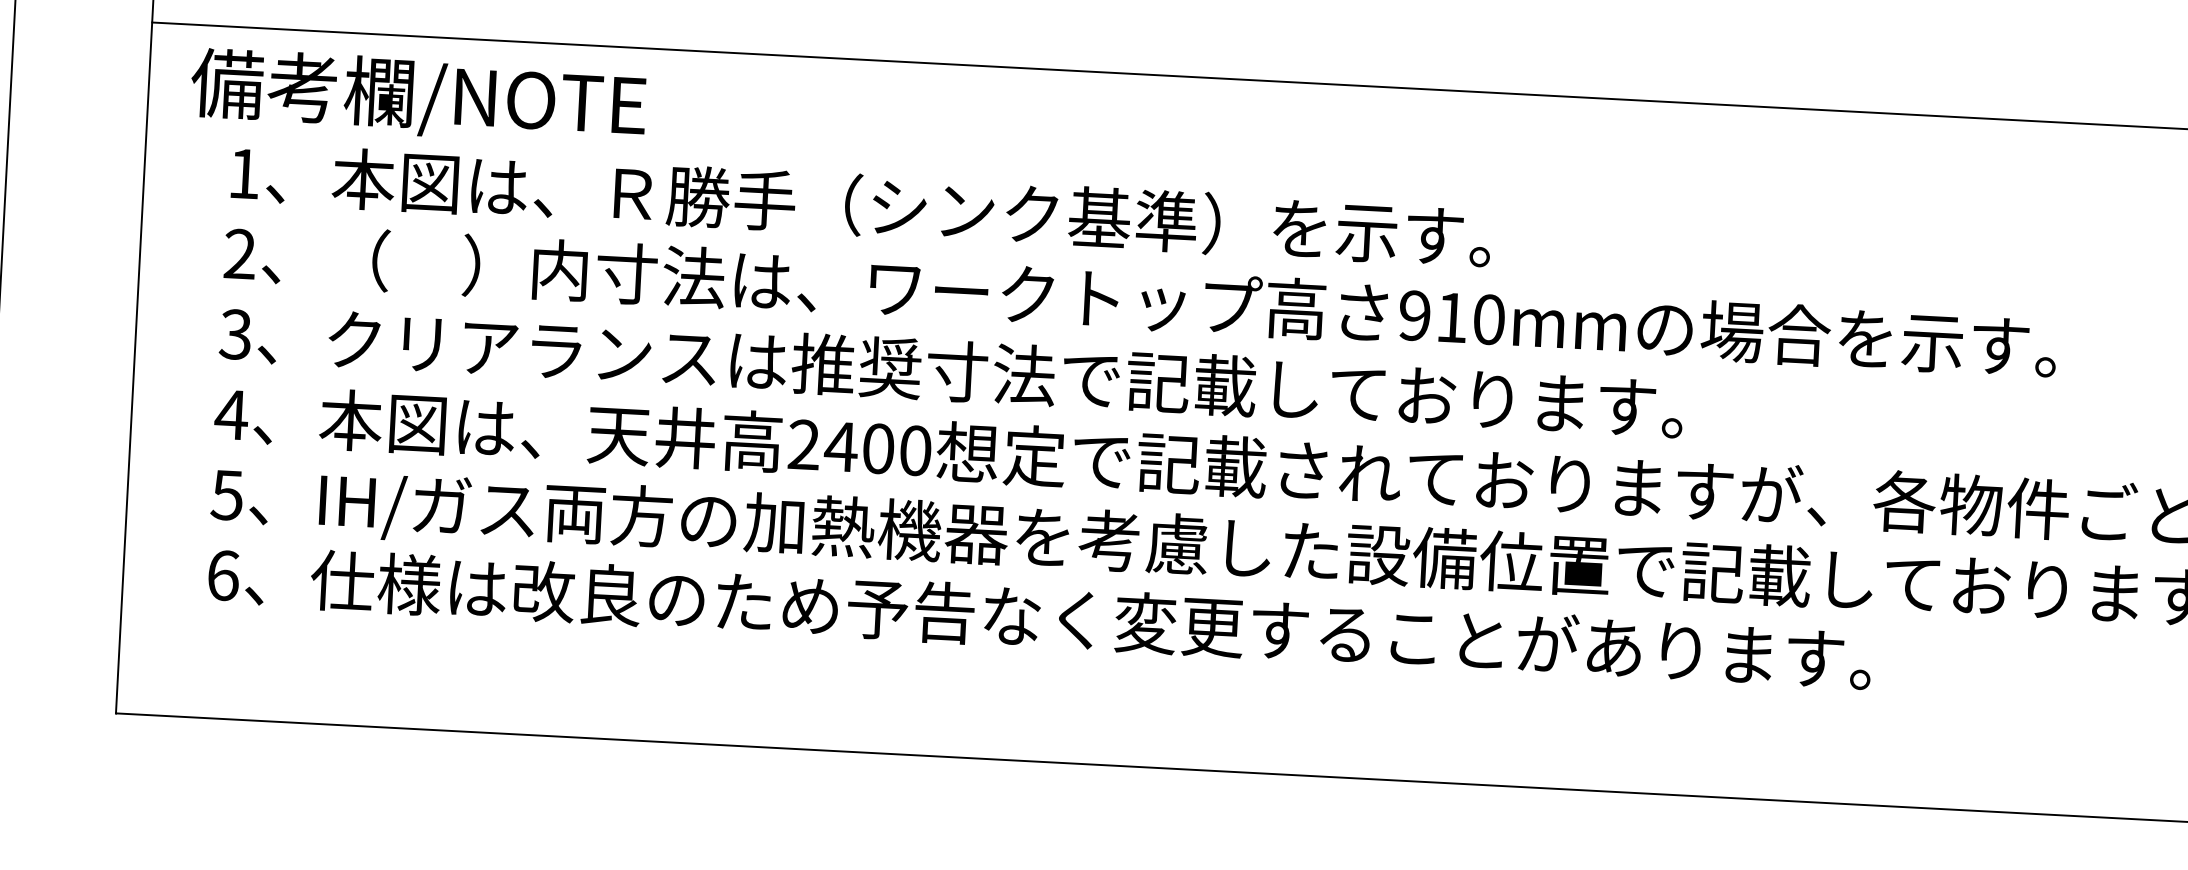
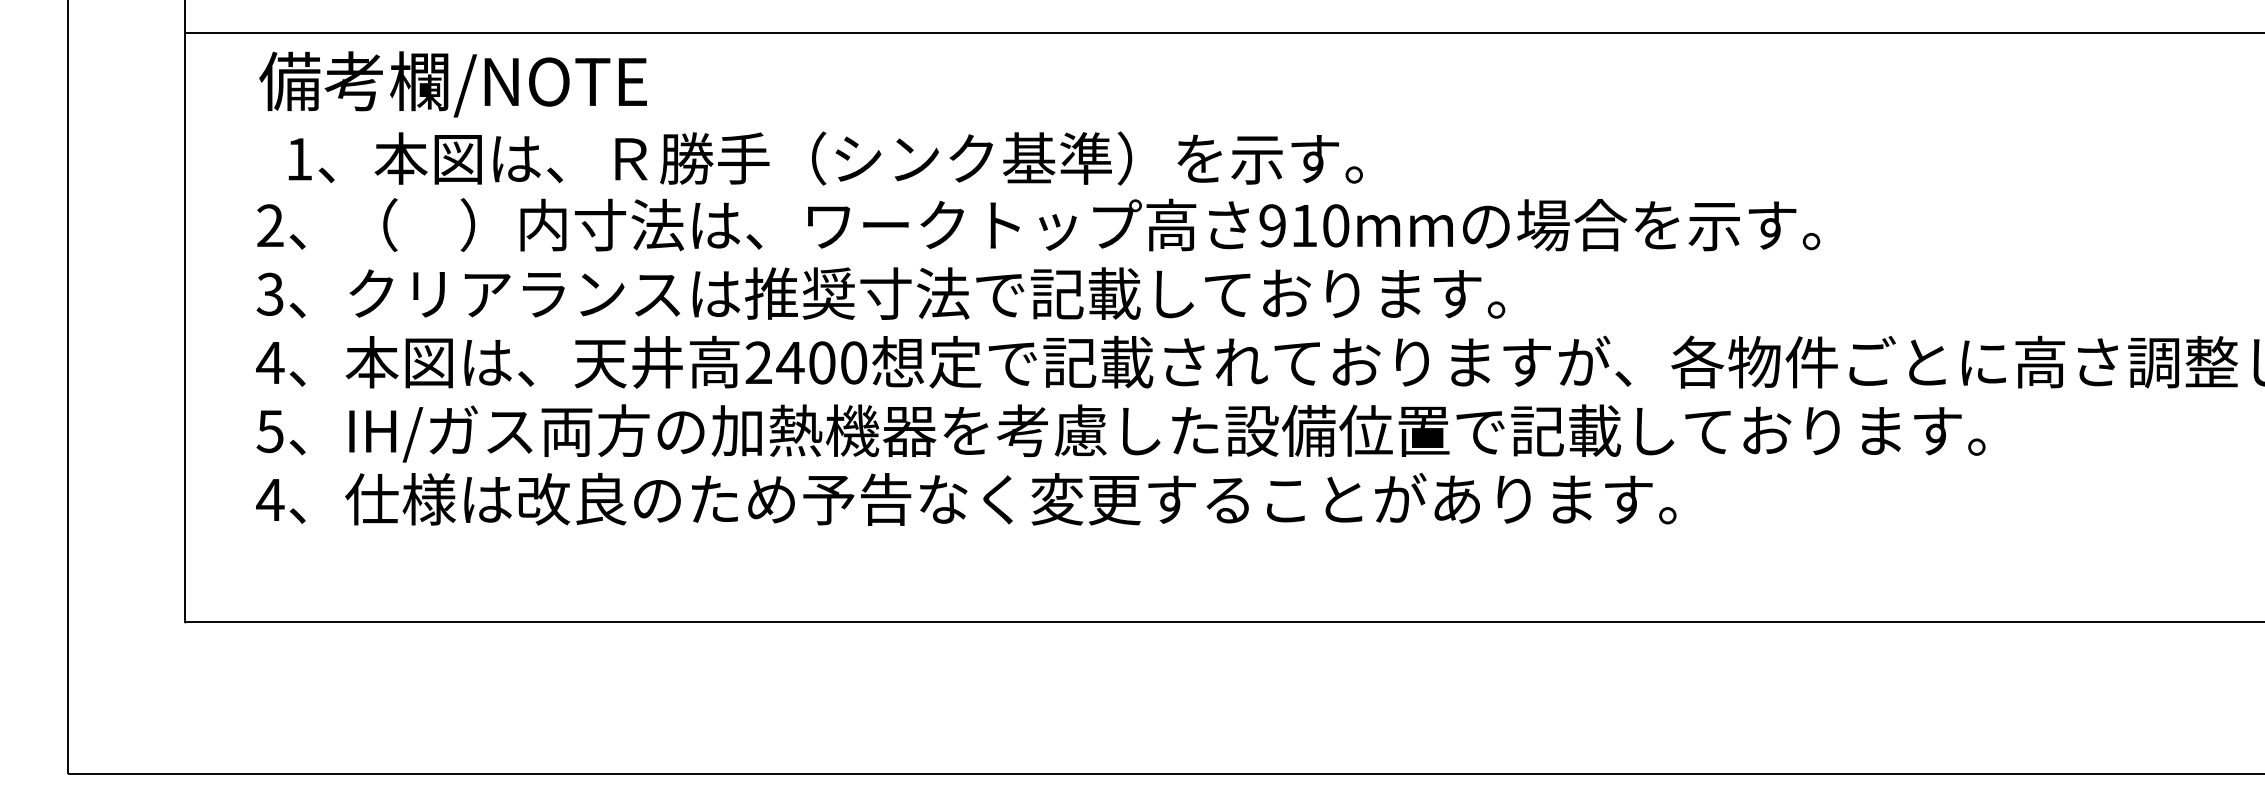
text: (417, 97) -> (452, 84), moved
text: (860, 205) -> (825, 158), moved
text: (223, 575) -> (270, 499), 6 -> 4

